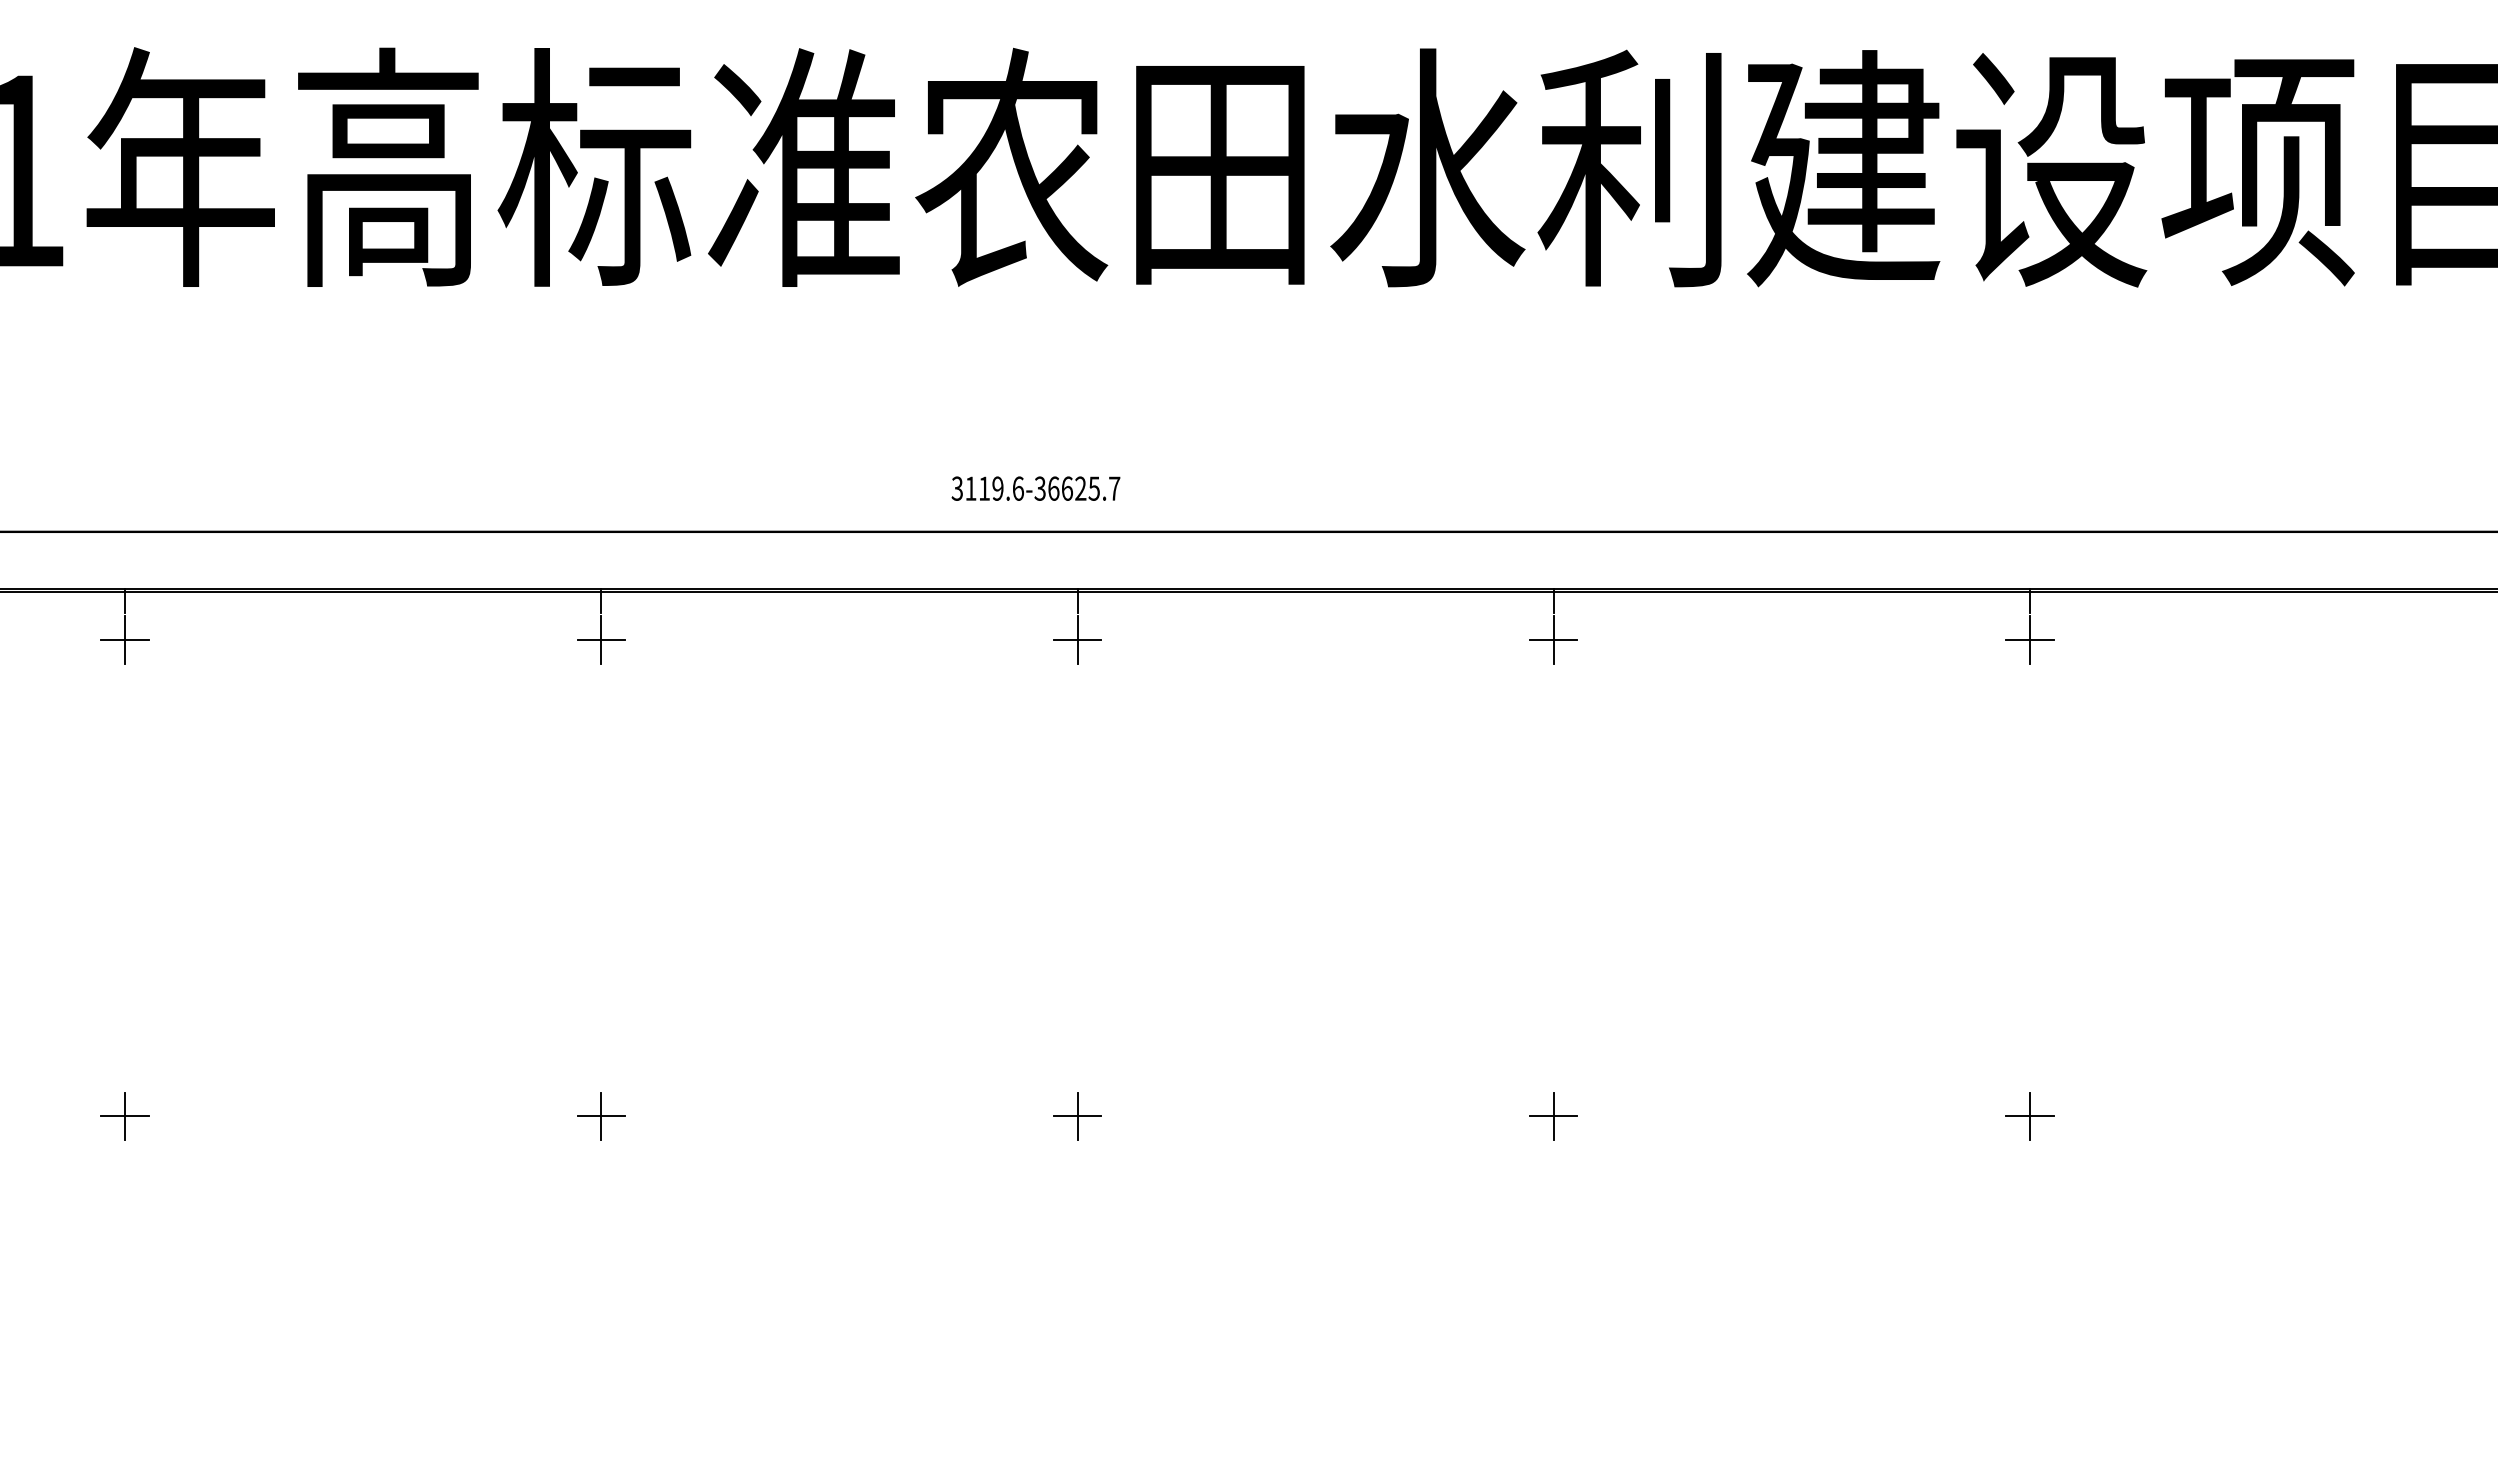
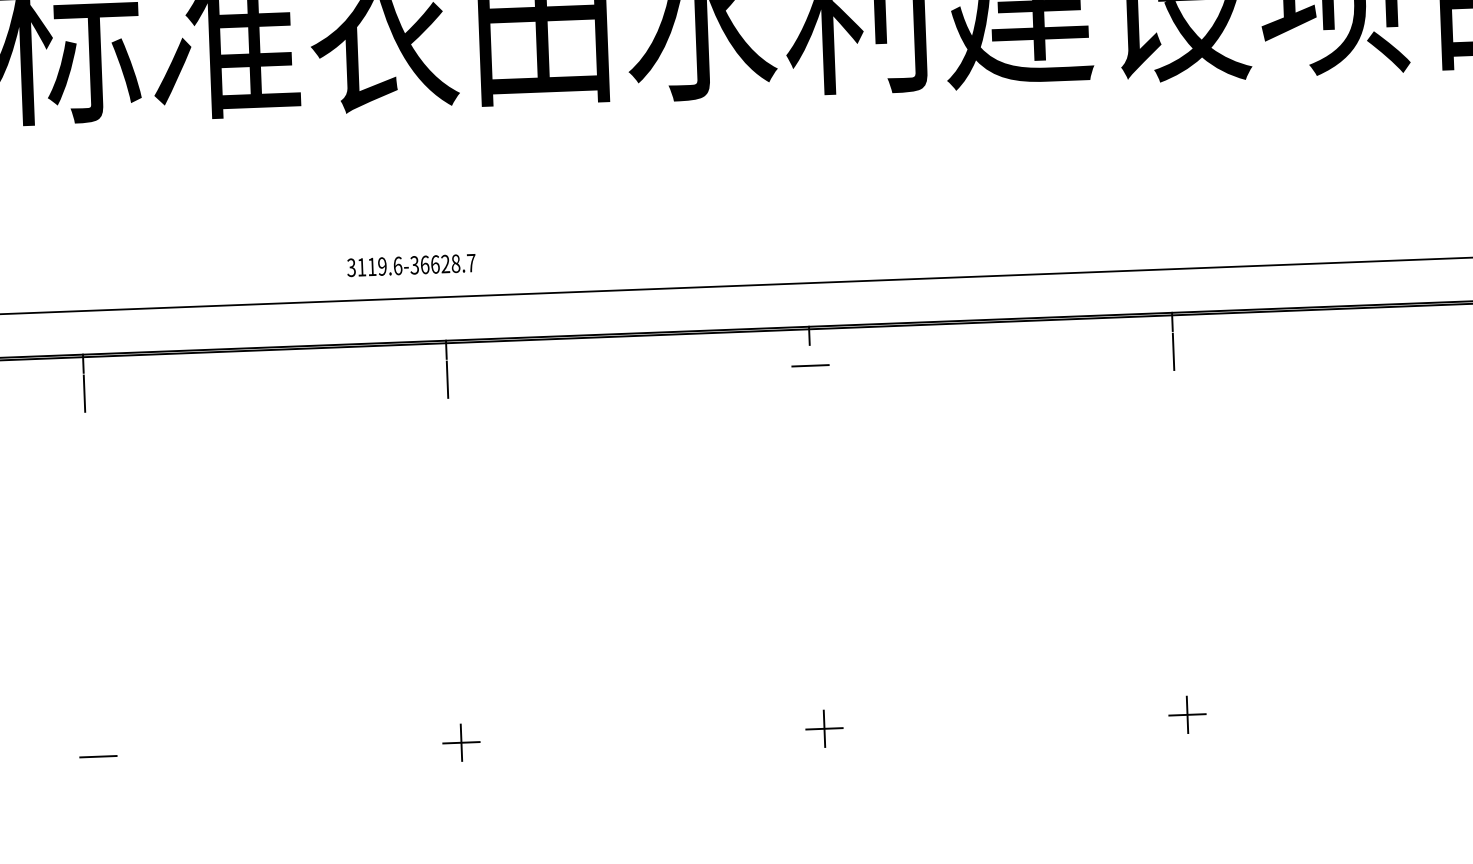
text: (1093, 488) -> (455, 263), 3119.6-36625.7 -> 3119.6-36628.7
line: (601, 640) -> (84, 393), removed
line: (1077, 640) -> (447, 379), removed
line: (1553, 640) -> (810, 366), removed
line: (2029, 640) -> (1173, 352), removed
line: (601, 1116) -> (98, 756), removed

